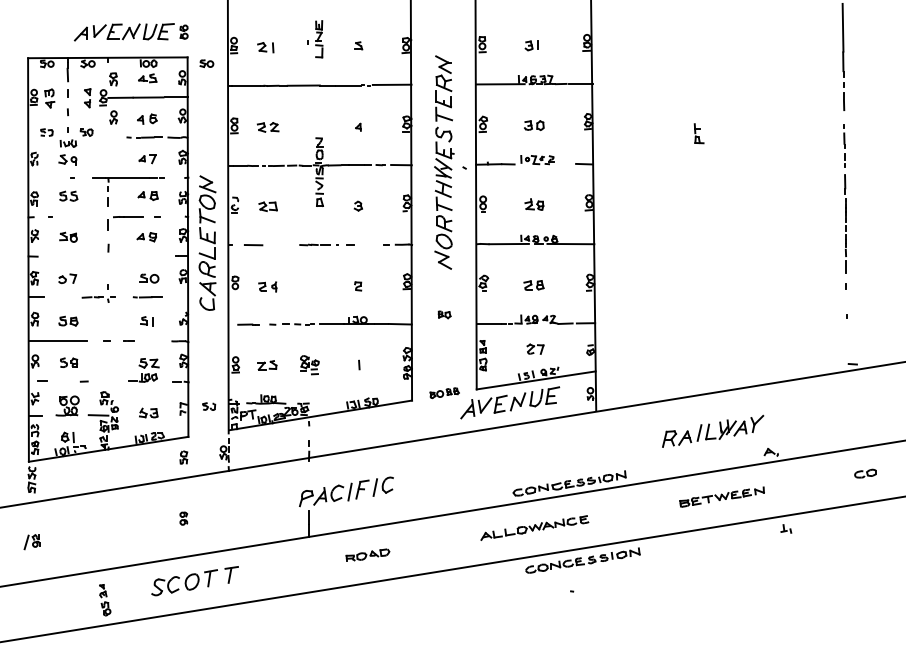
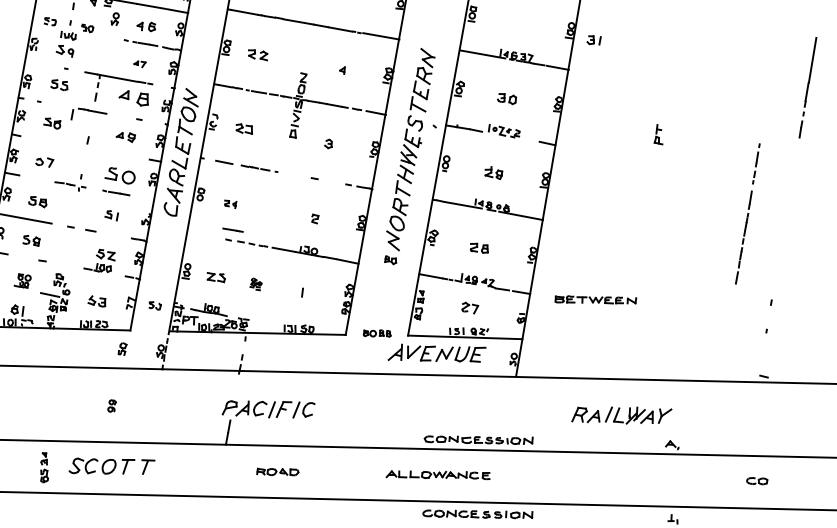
part: (531, 45) -> (593, 40), moved
part: (147, 159) -> (139, 64), size x0.7
part: (444, 162) -> (411, 149), moved
part: (147, 196) -> (133, 98), size x1.6
part: (844, 198) -> (747, 213), moved
part: (125, 223) -> (88, 116), moved
part: (318, 244) -> (258, 168), moved
part: (149, 278) -> (121, 175), size x1.6
part: (267, 286) -> (230, 203), size x0.7
line: (248, 324) -> (233, 230), moved
part: (309, 365) -> (255, 284), size x0.6
part: (67, 405) -> (22, 280), size x0.7
part: (721, 496) -> (595, 299), moved
part: (105, 600) -> (45, 468), moved

